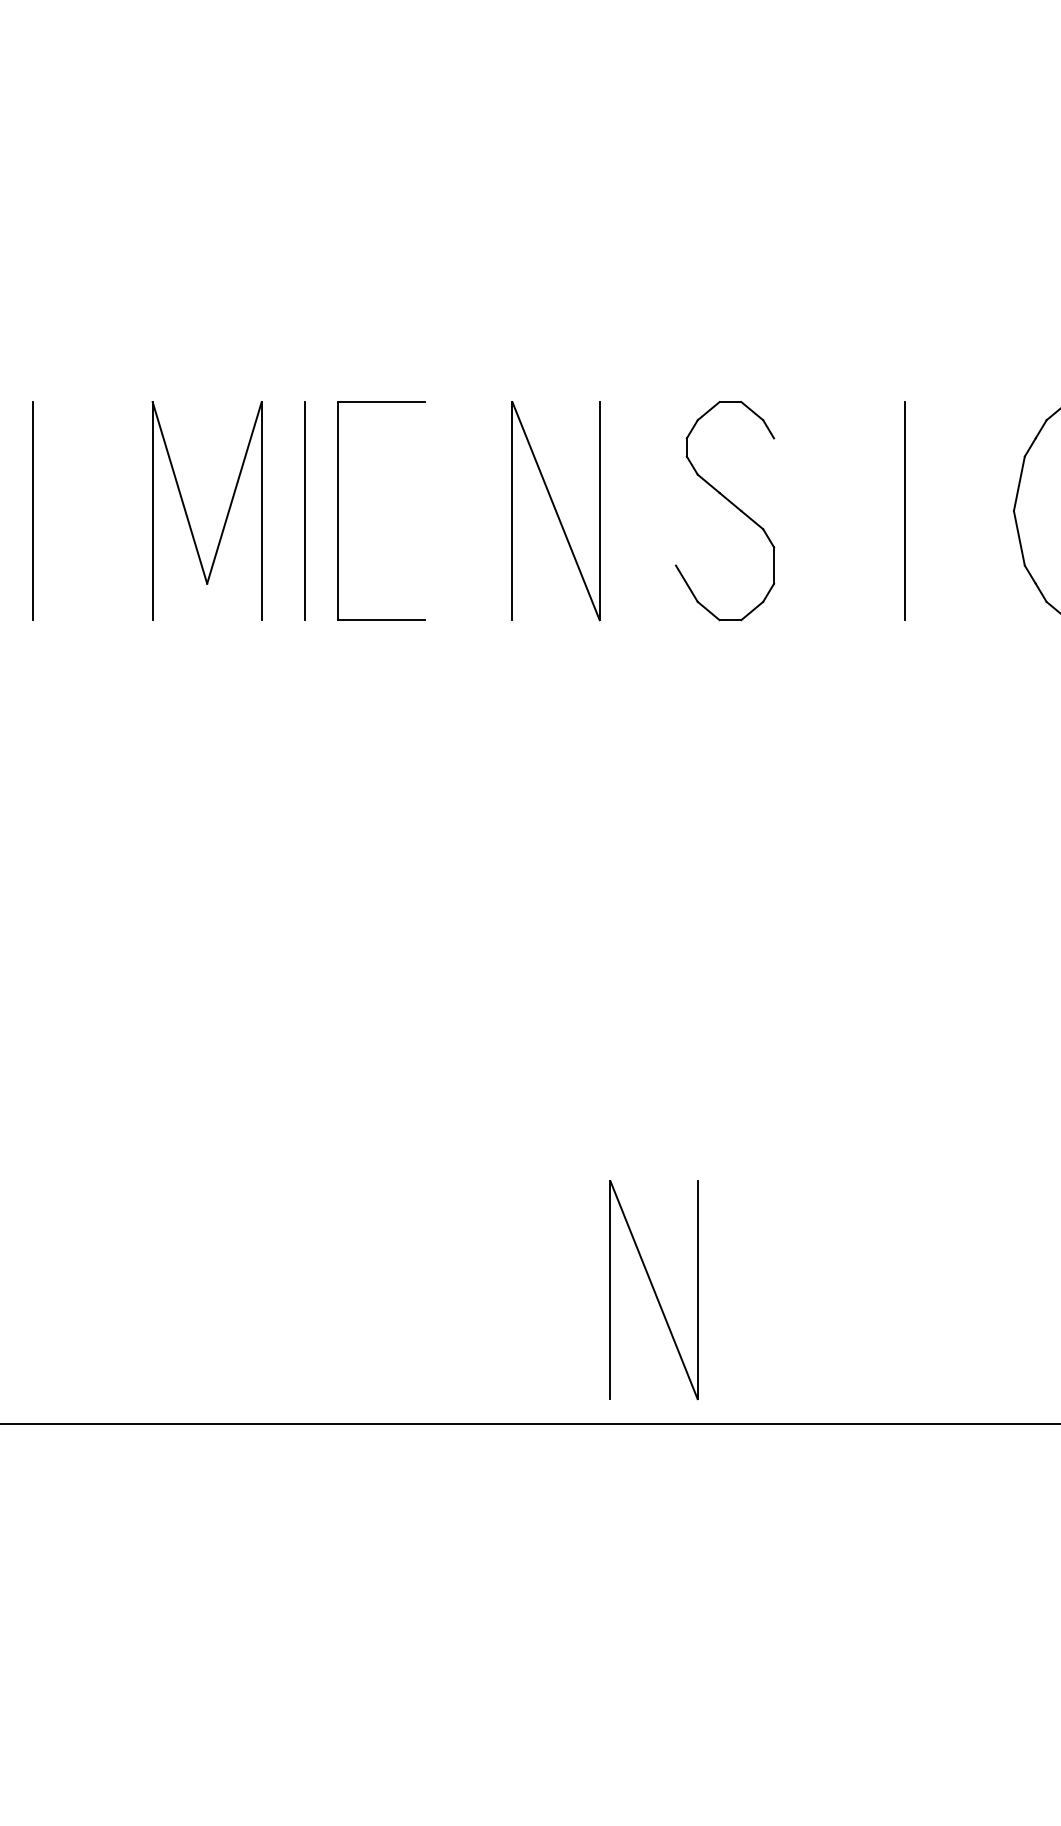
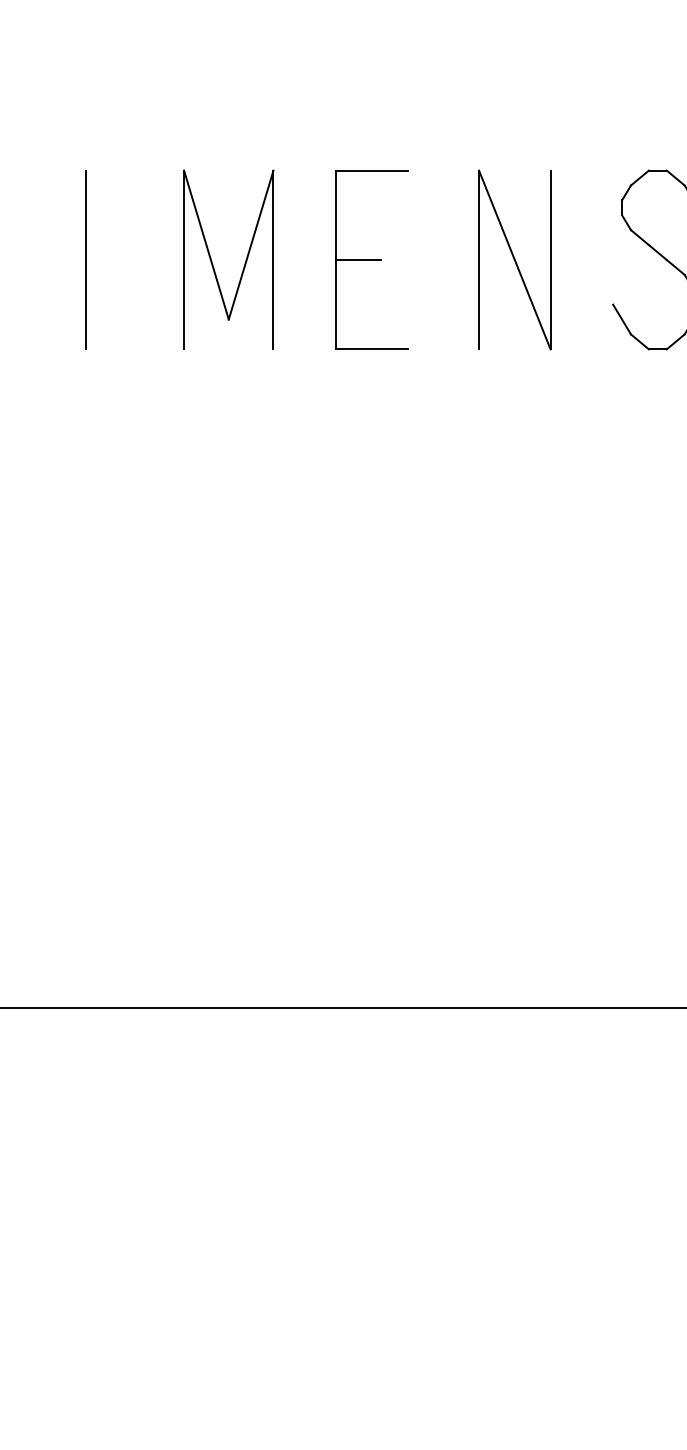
line: (304, 510) -> (308, 259), removed
line: (365, 511) -> (358, 260), added
part: (653, 1290) -> (594, 899), removed

